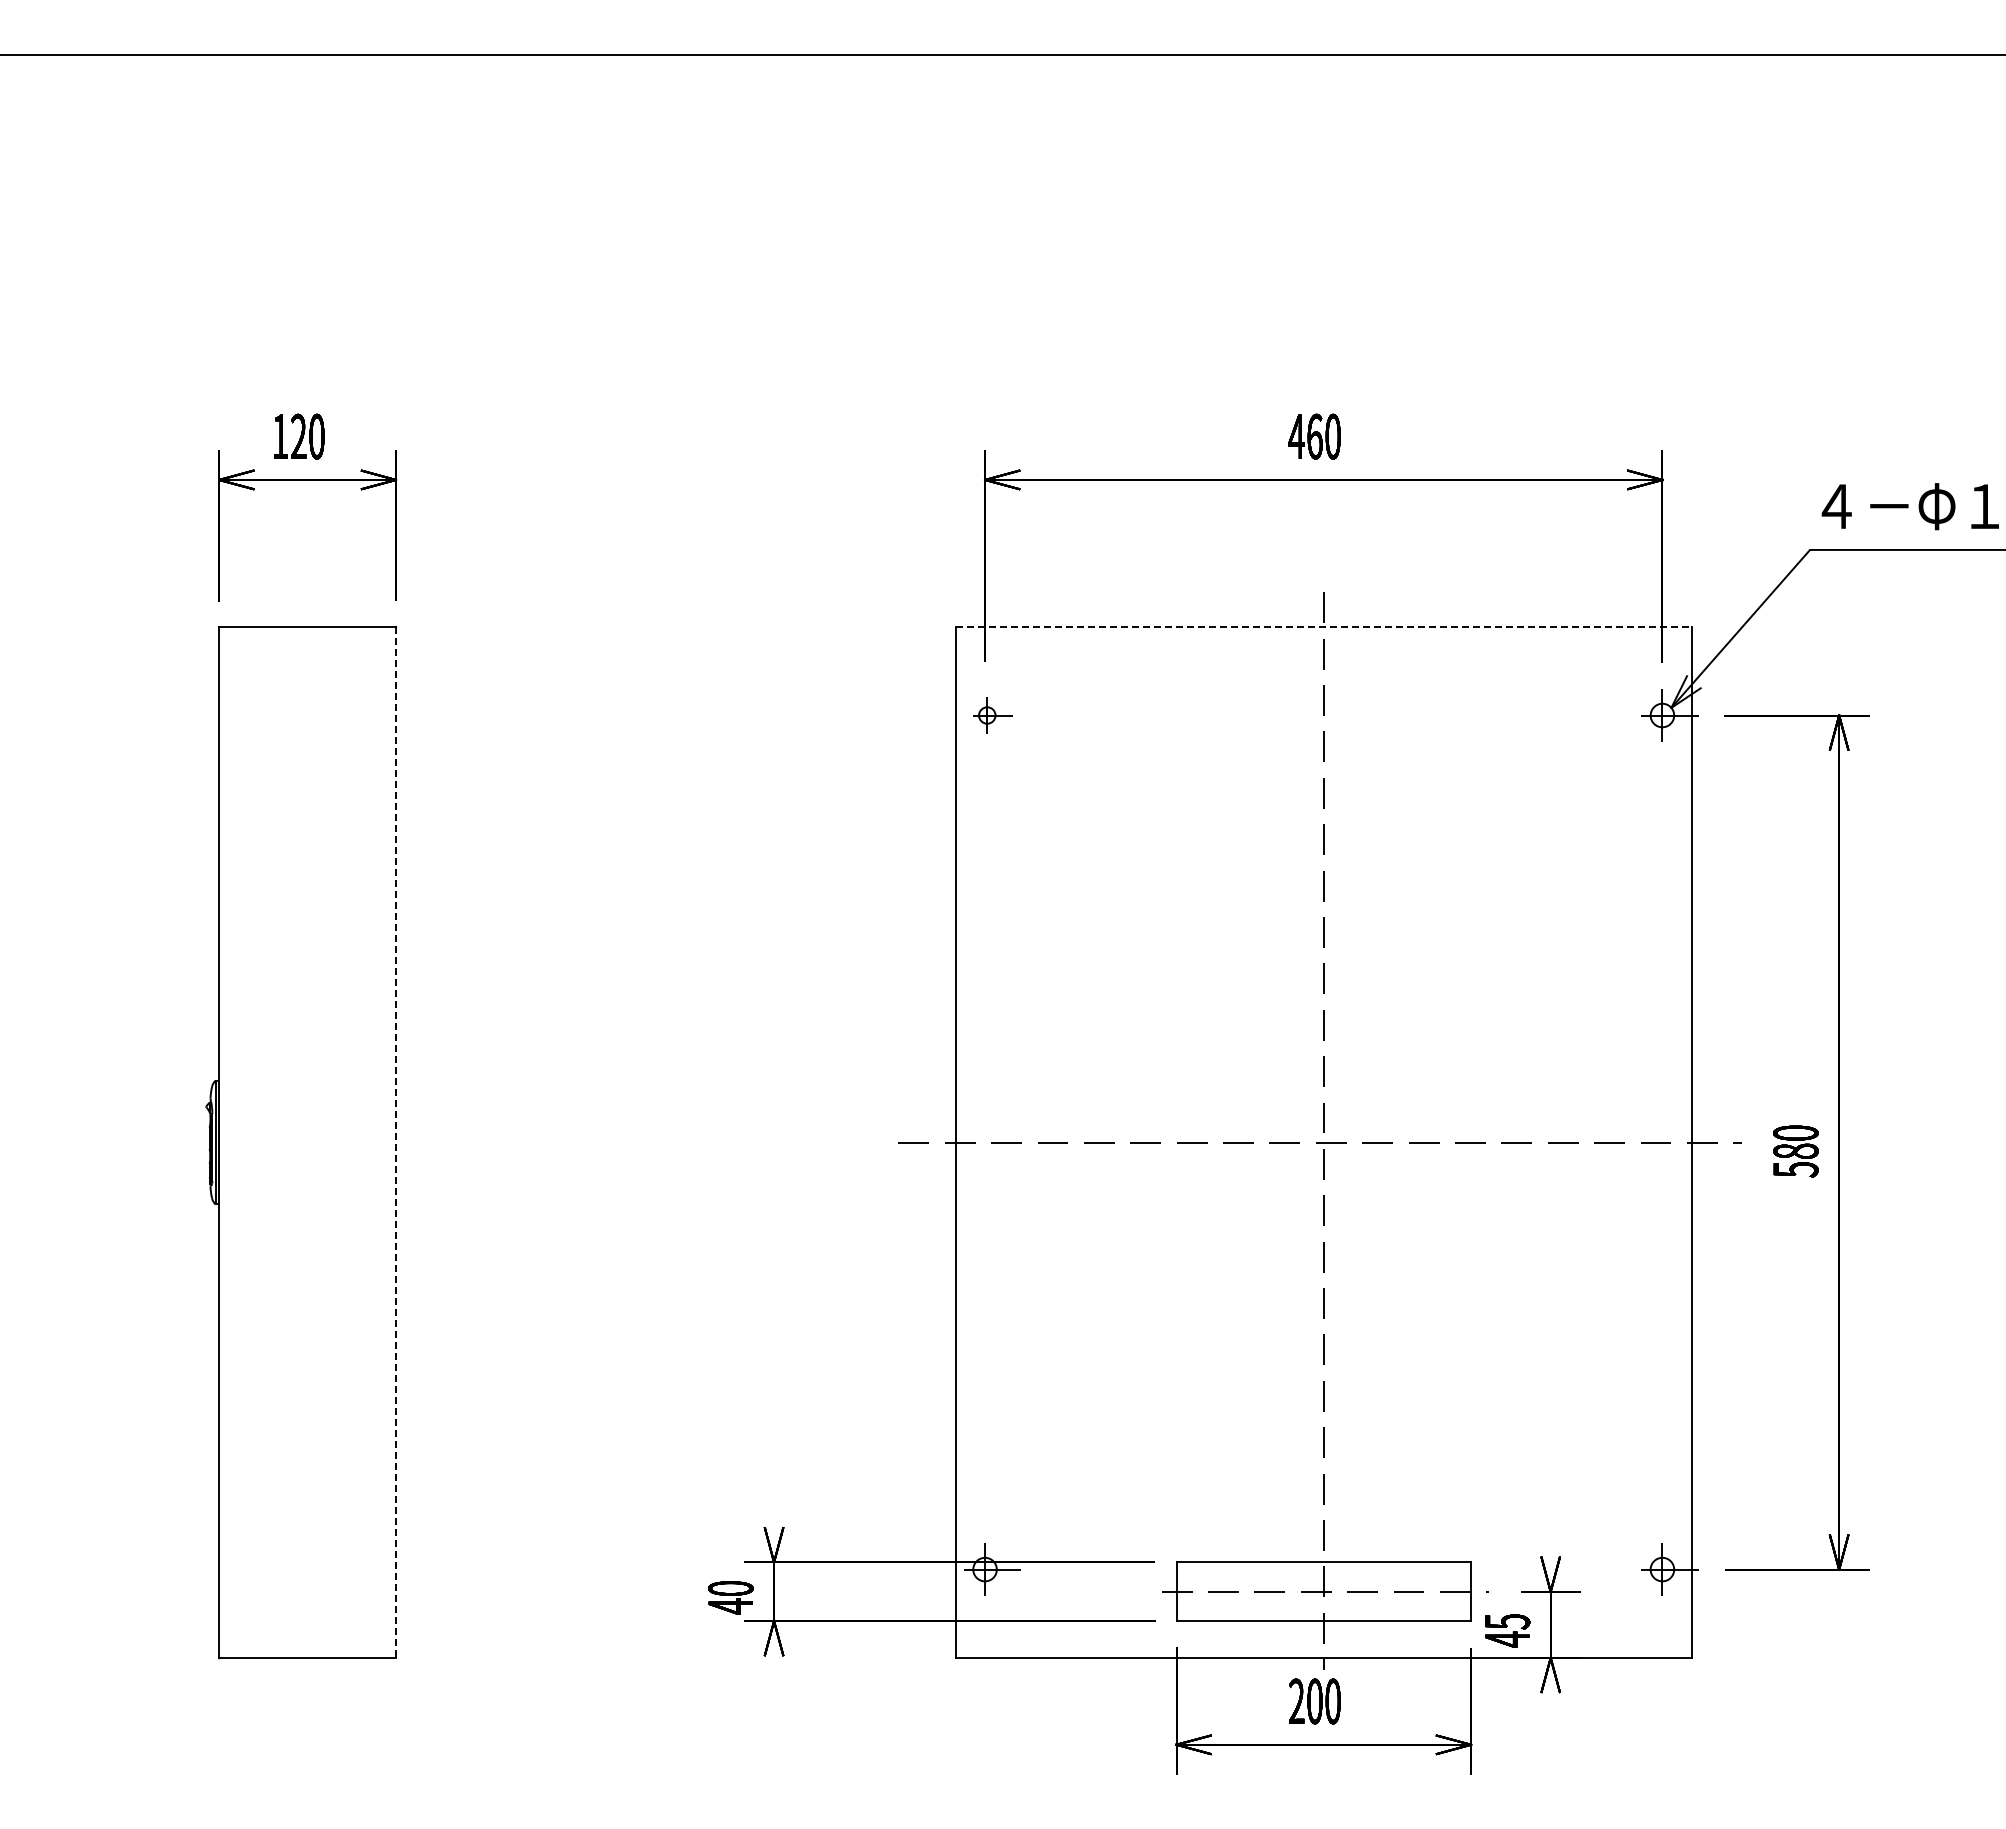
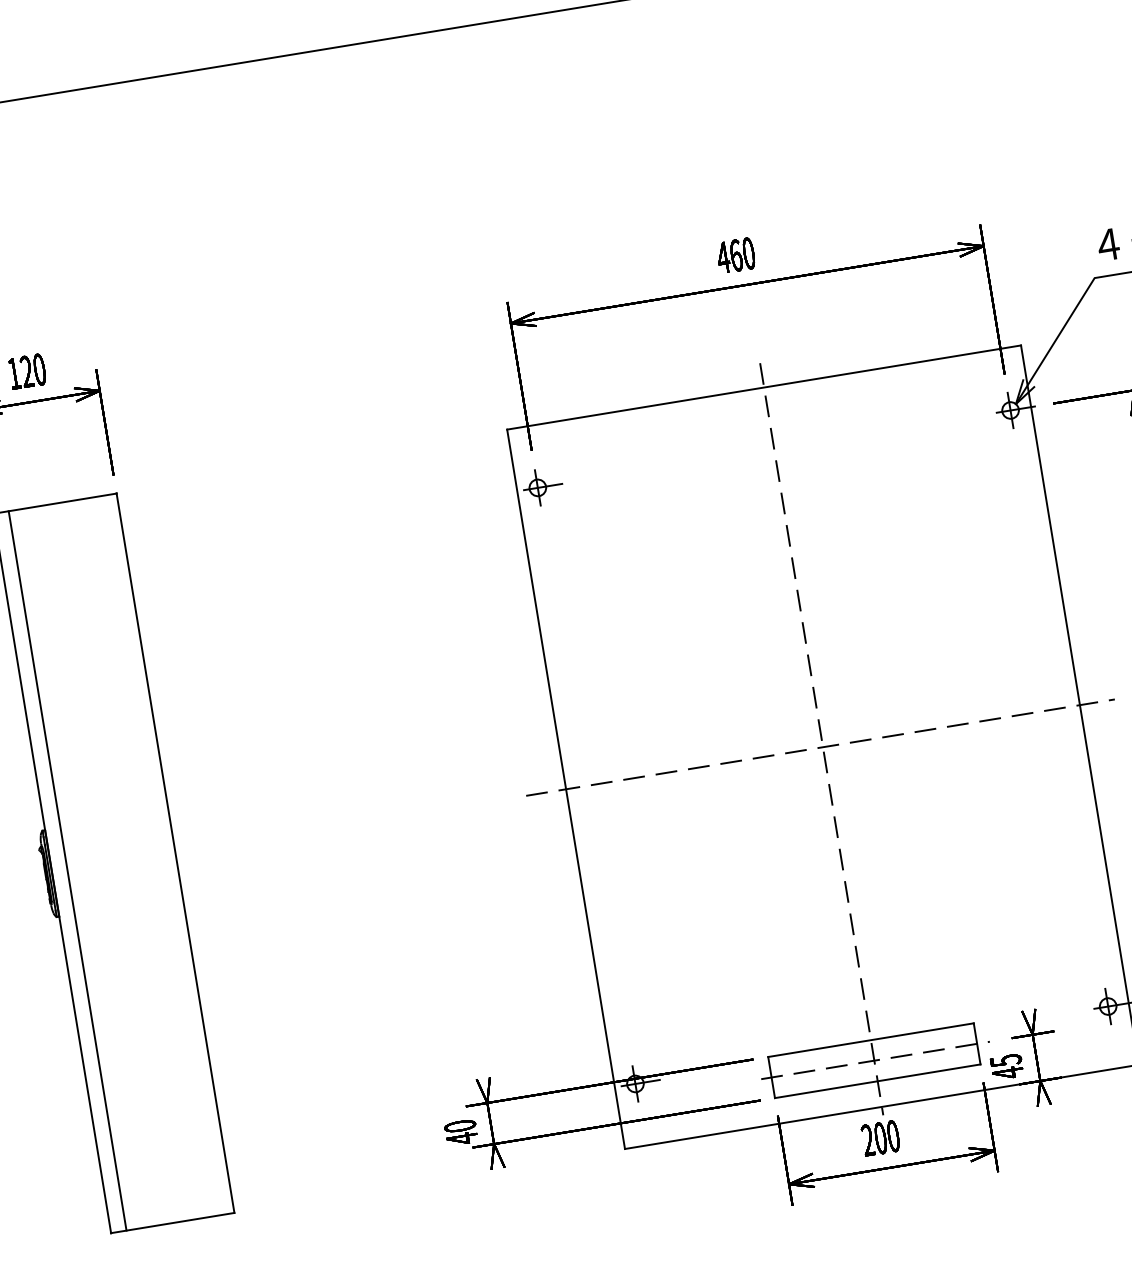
line: (1324, 627) -> (764, 387), dashed -> solid
part: (992, 715) -> (543, 487), size x1.43
line: (241, 1142) -> (67, 870), added
line: (395, 1143) -> (175, 853), dashed -> solid

